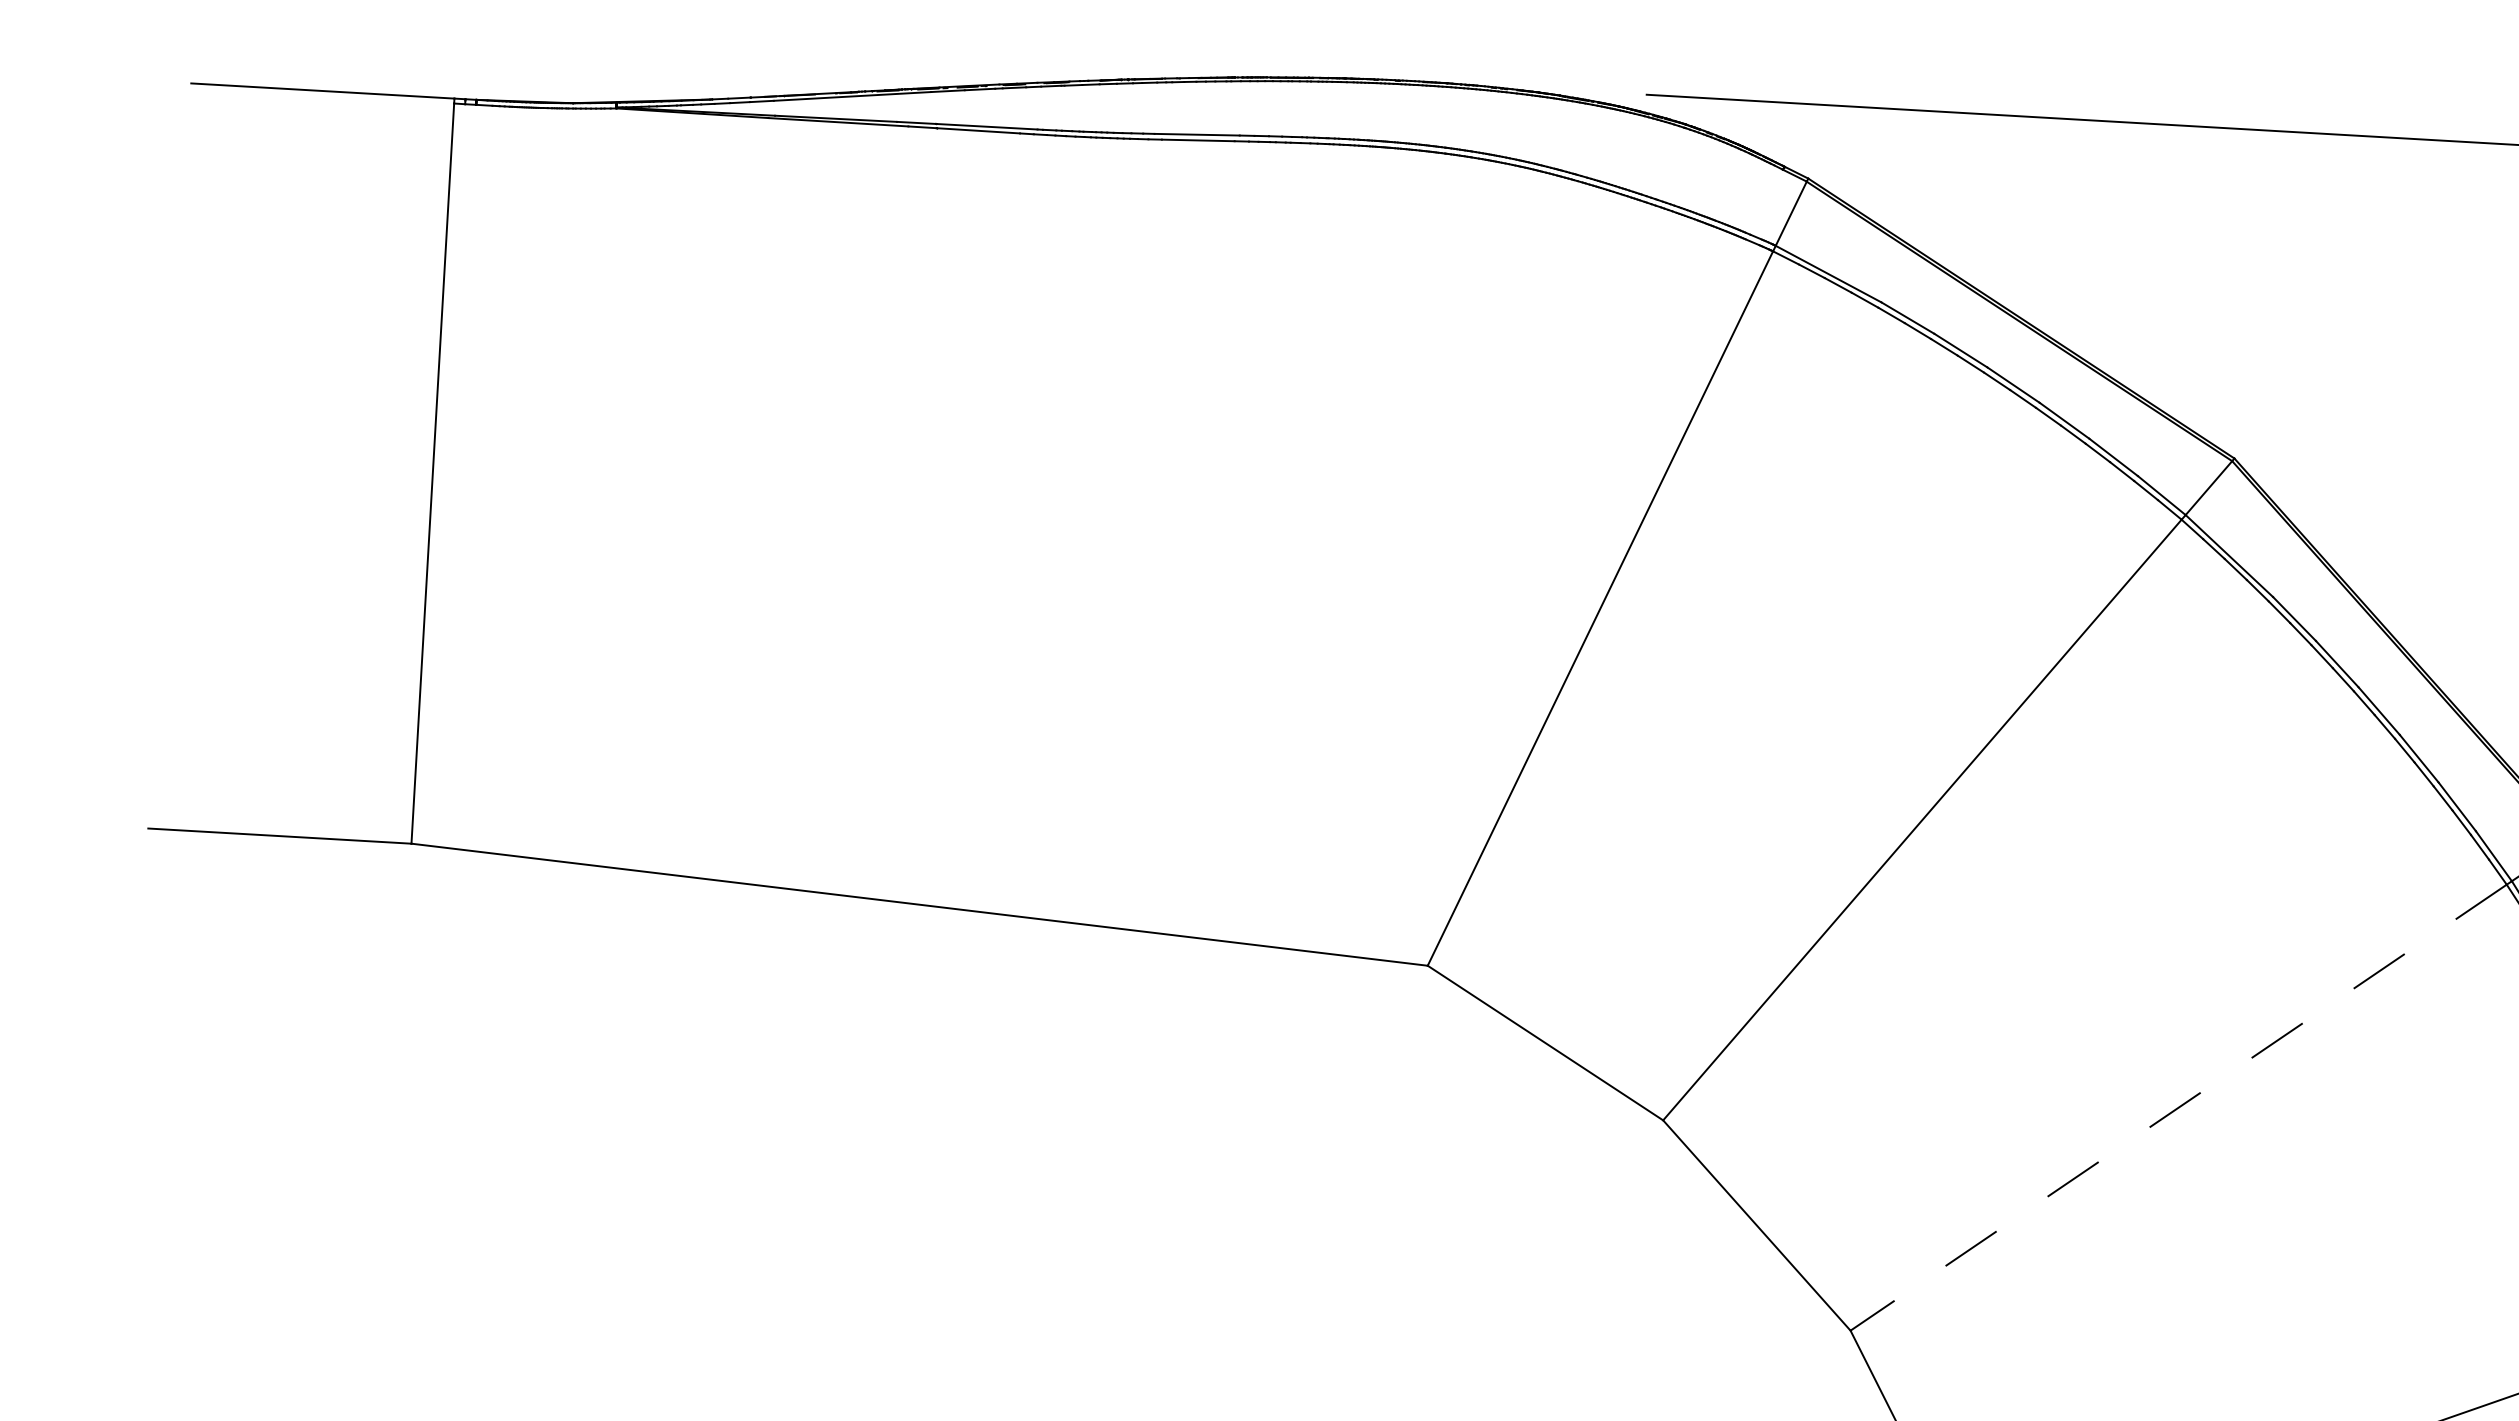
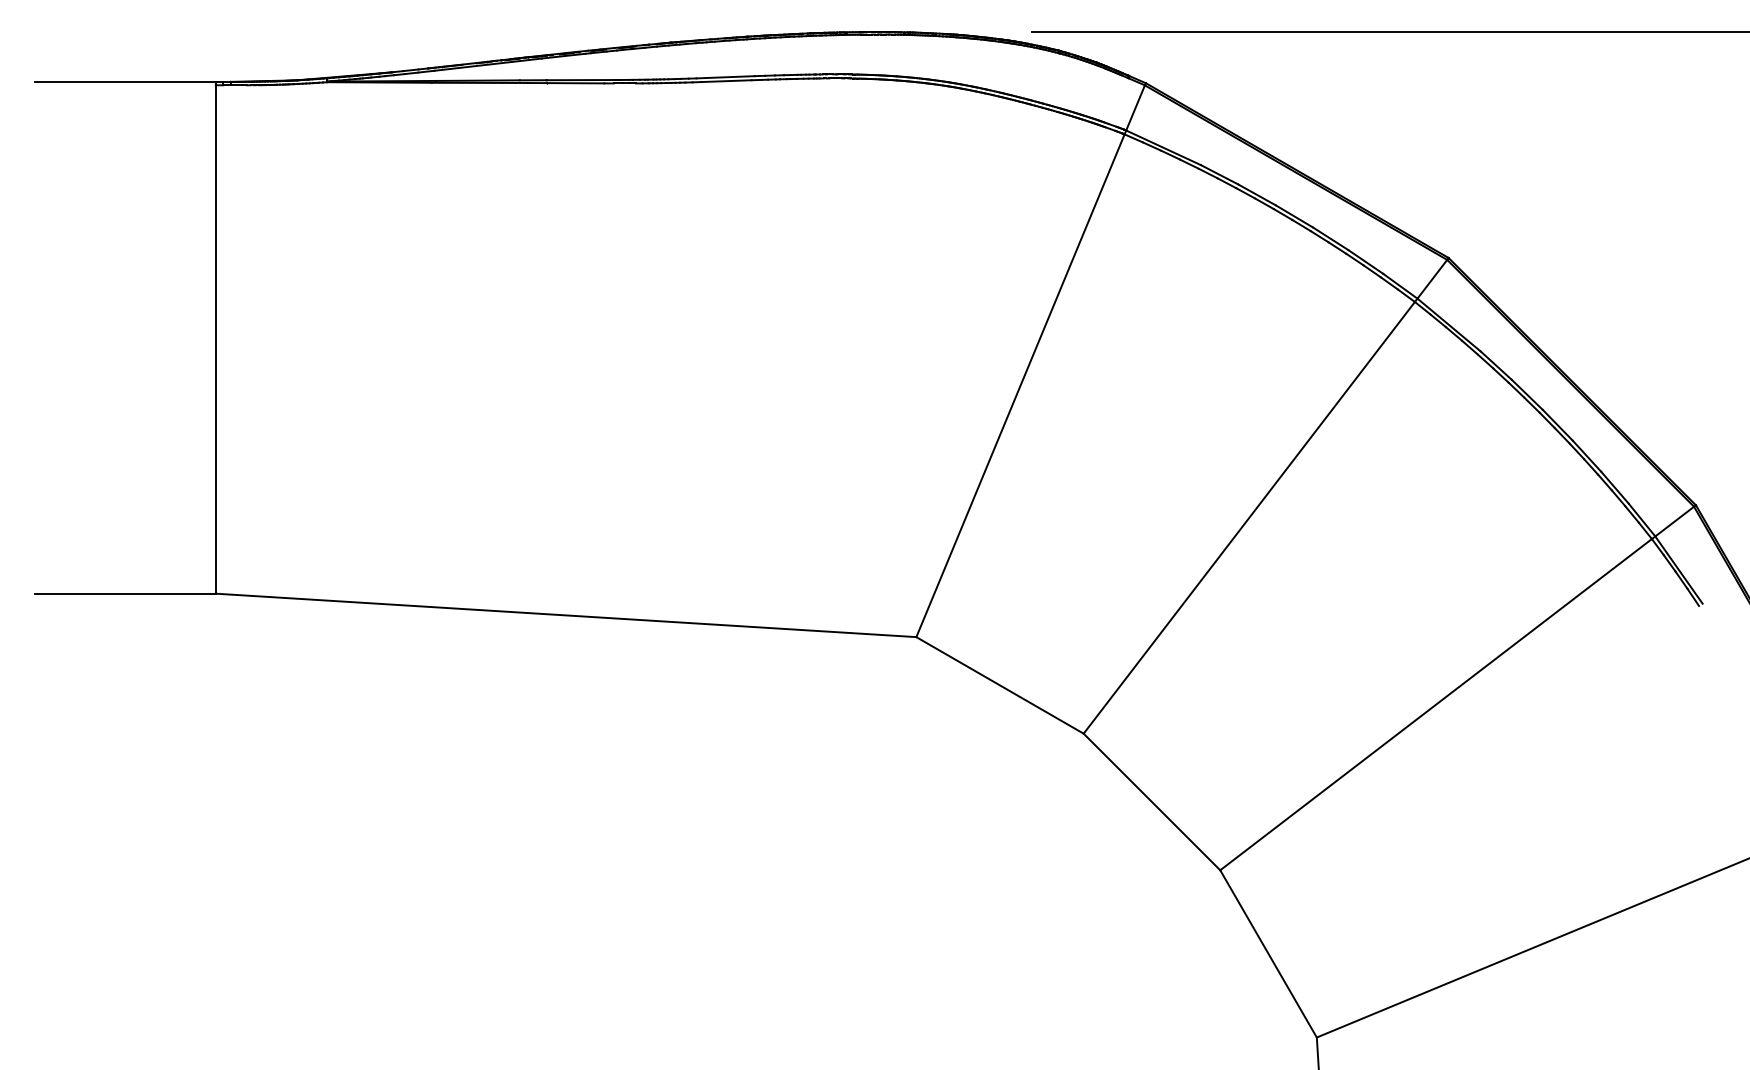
line: (2177, 1107) -> (1435, 704), dashed -> solid

